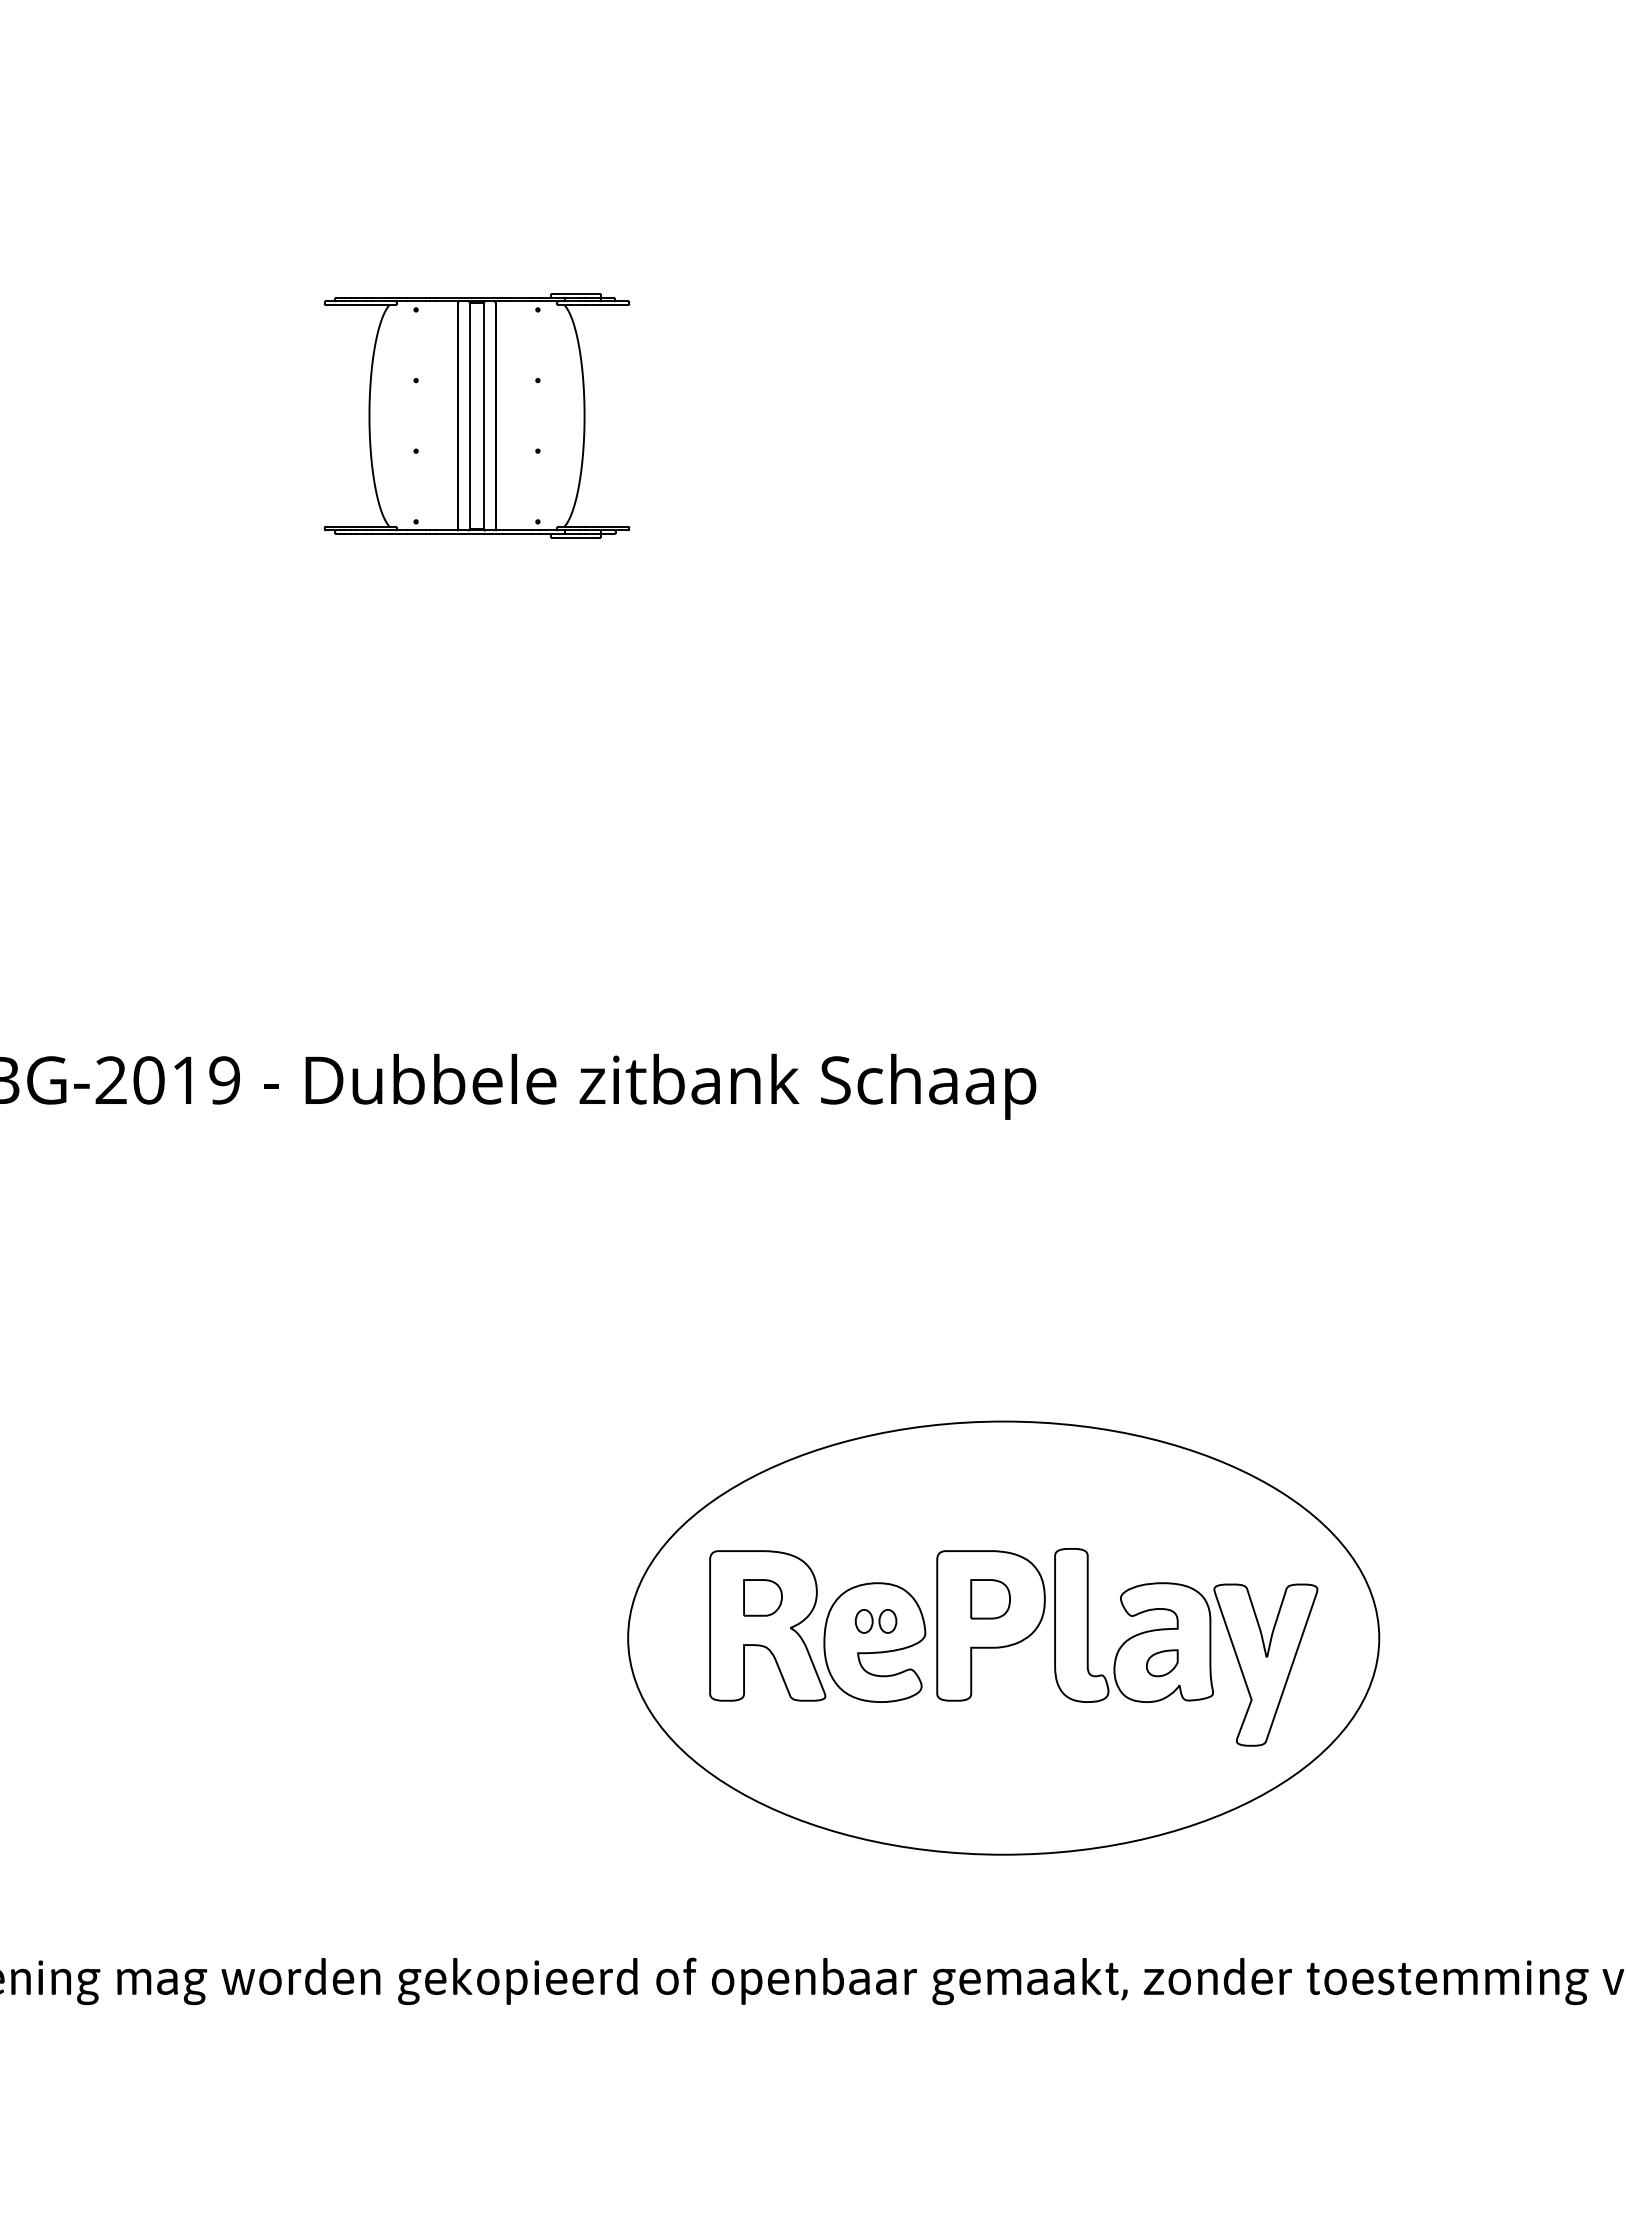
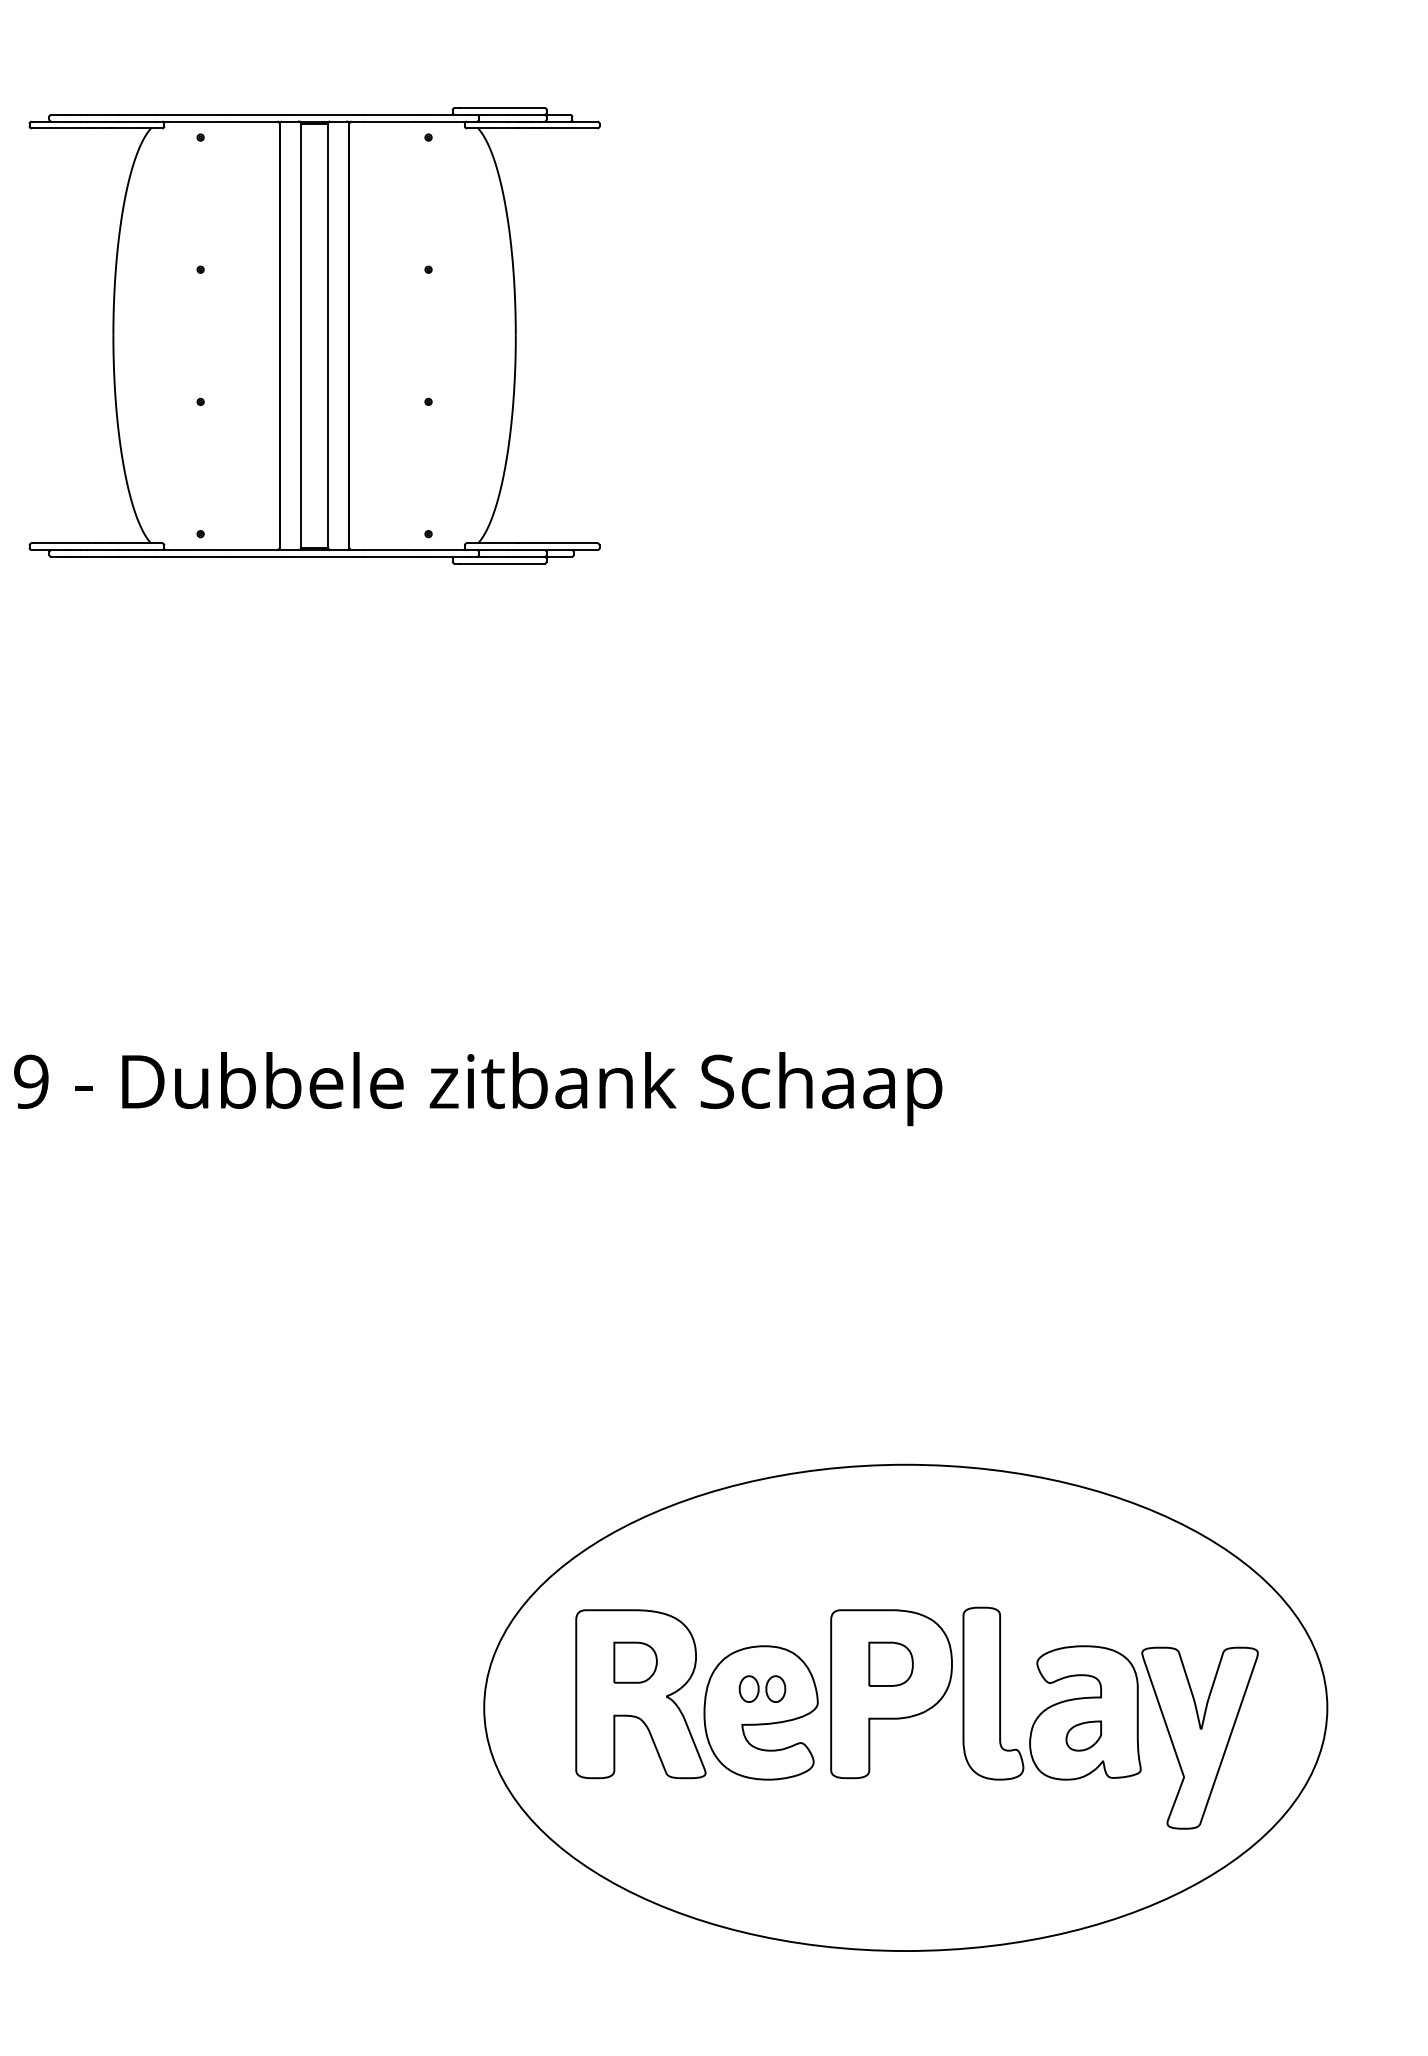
part: (476, 415) -> (313, 335), size x1.67

